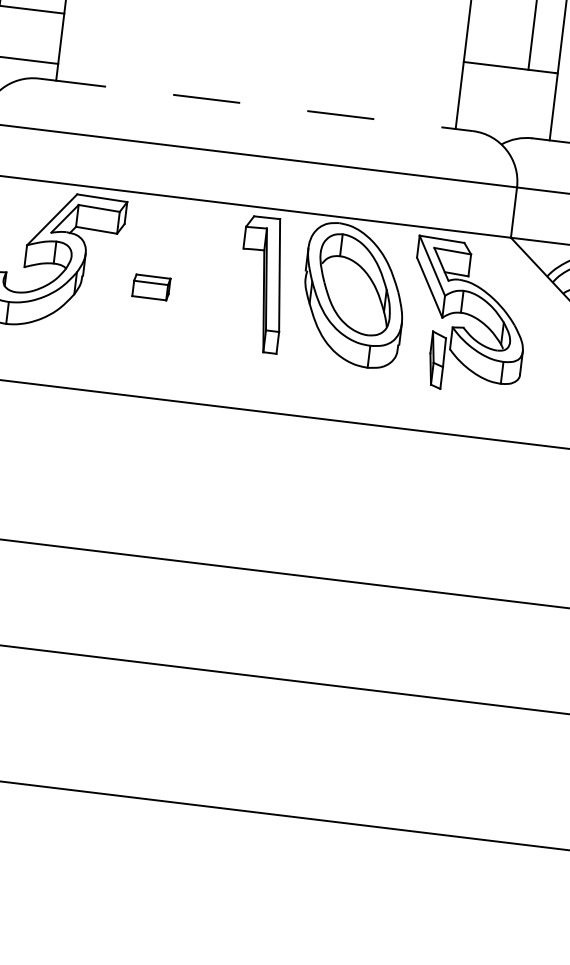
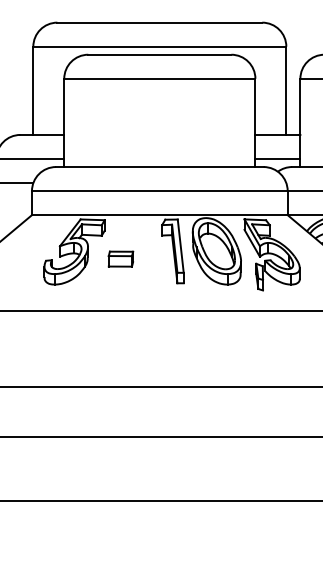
line: (255, 105) -> (159, 167), dashed -> solid
line: (503, 118) -> (277, 159), added
part: (150, 286) -> (120, 258), size x1.43

